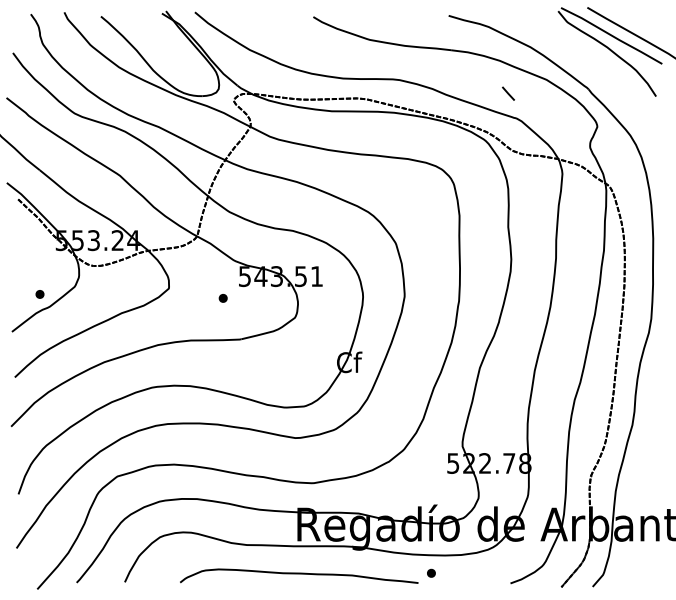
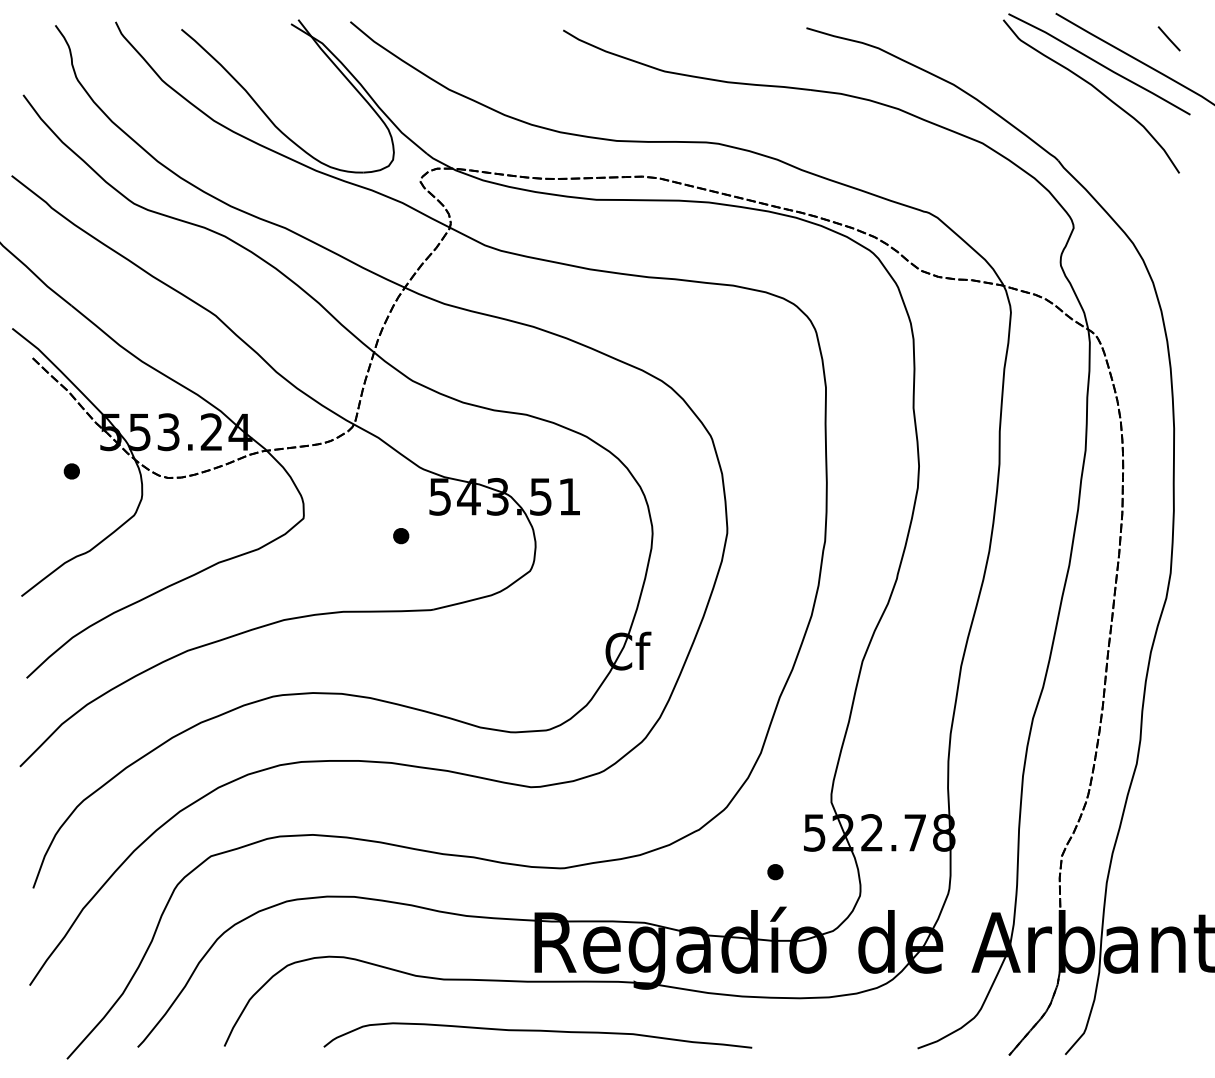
line: (508, 93) -> (1169, 38), moved
part: (39, 294) -> (70, 471), moved
part: (431, 572) -> (775, 870), moved

